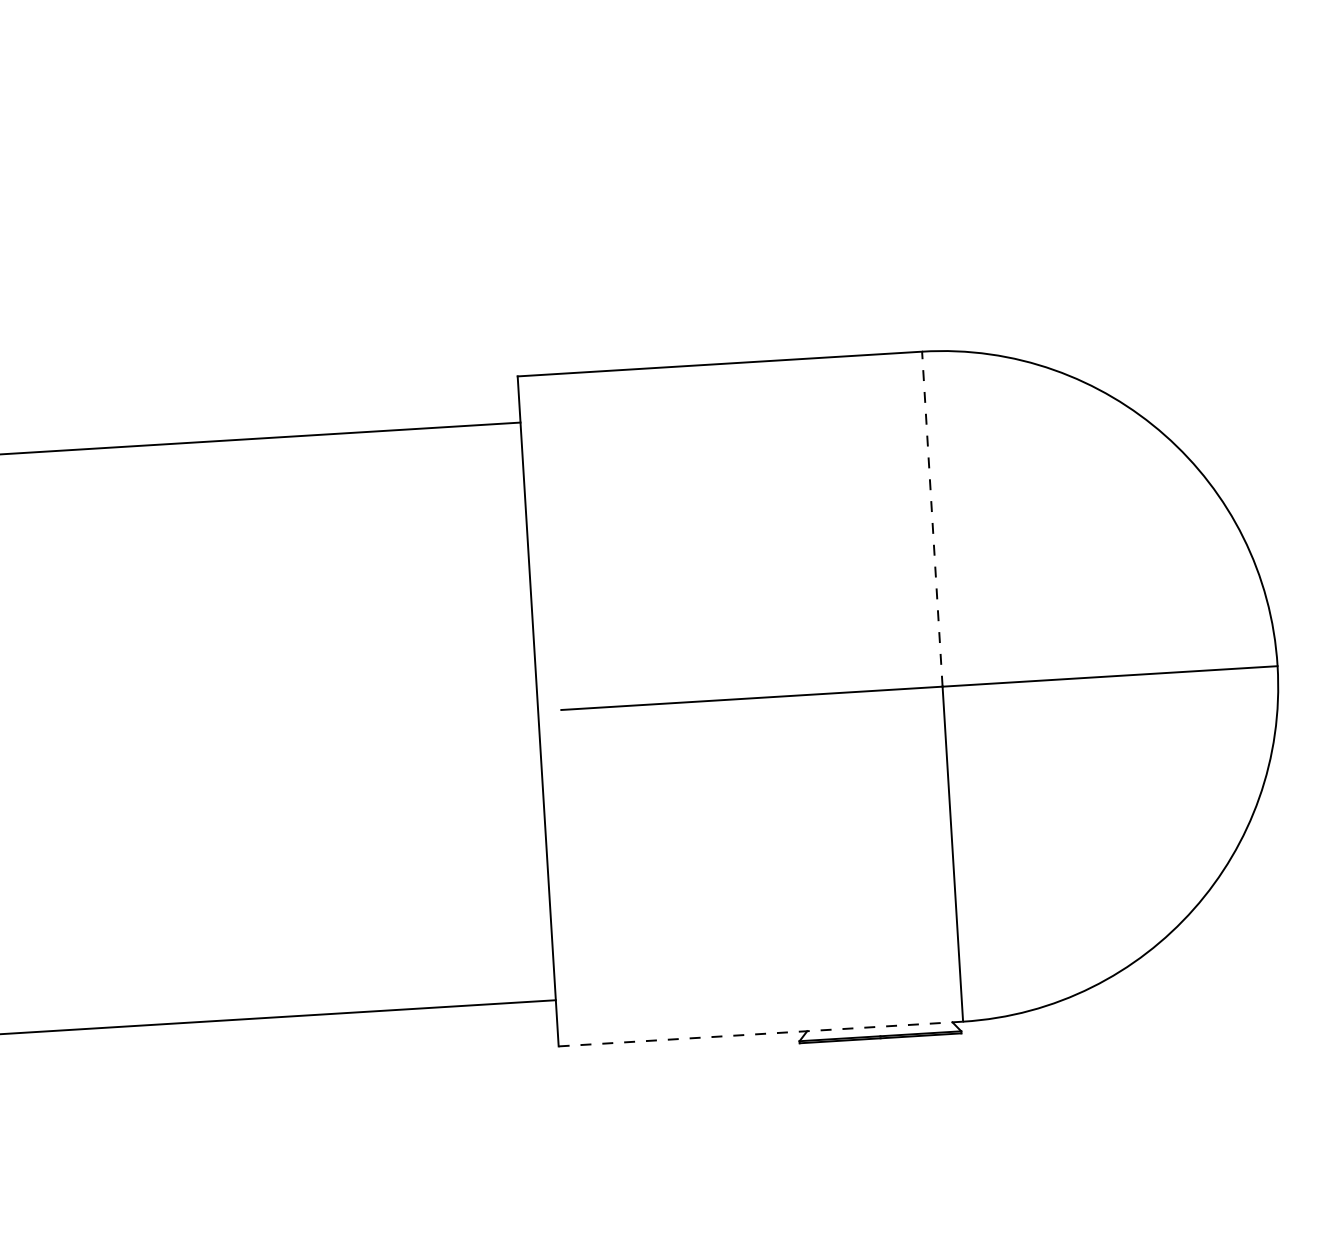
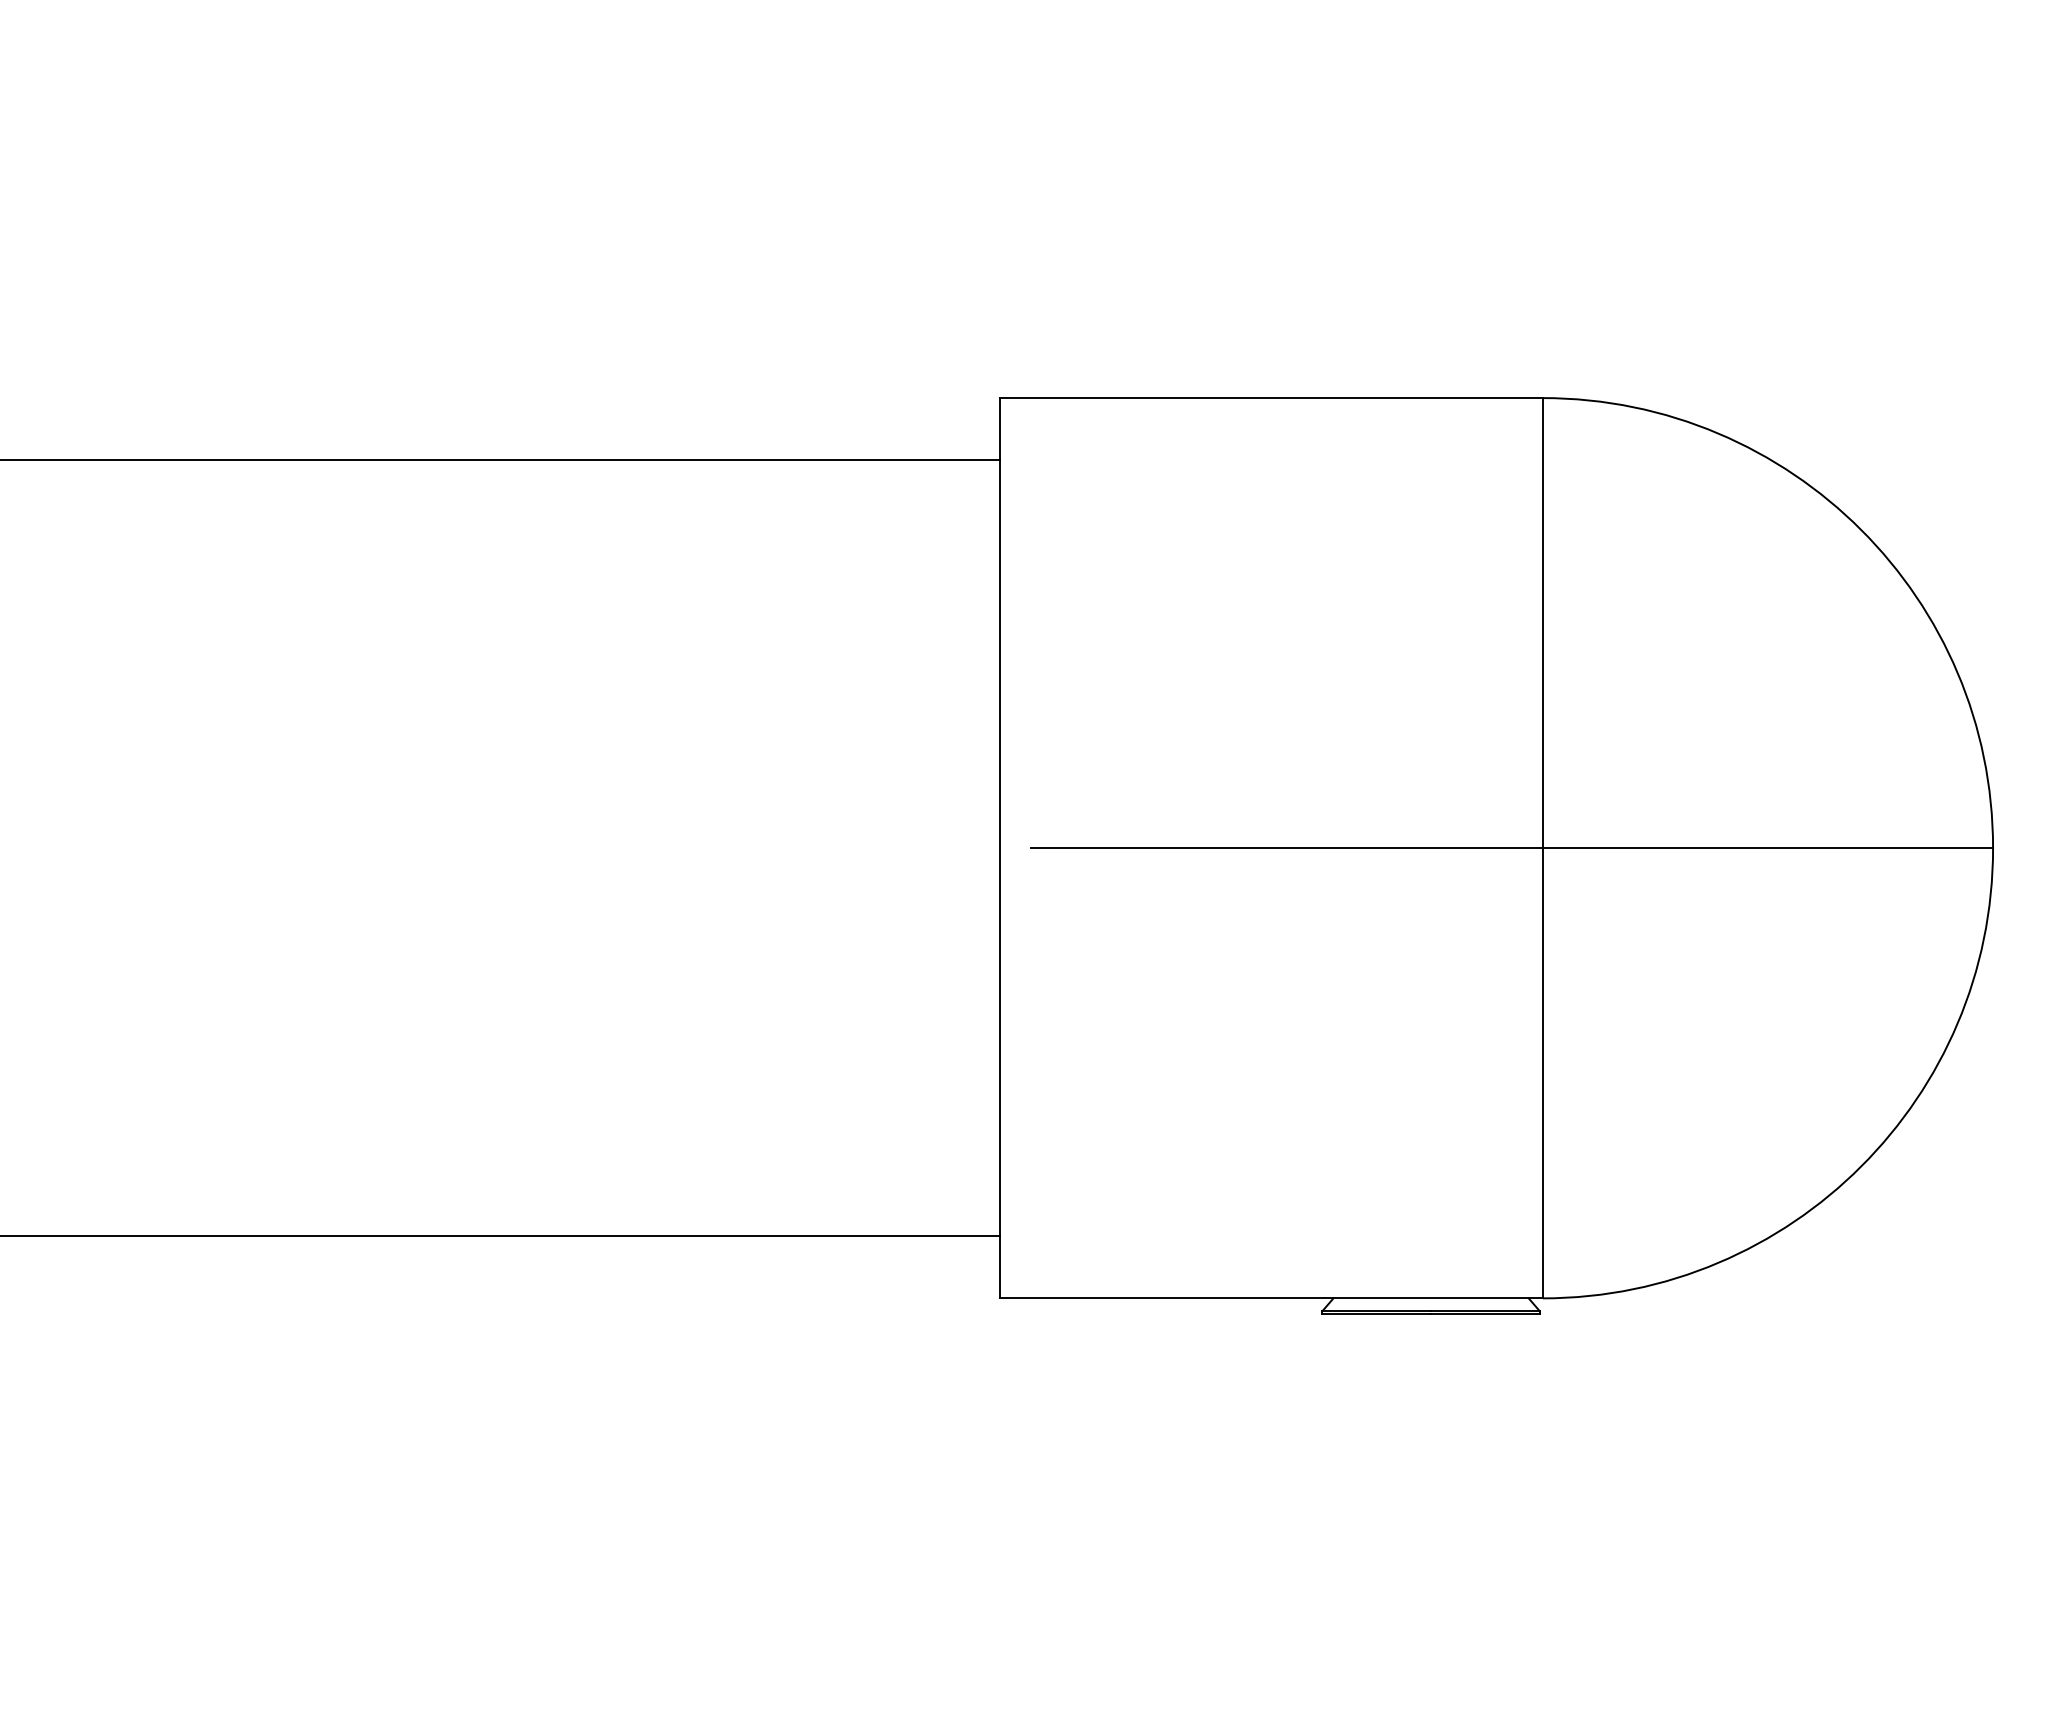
line: (932, 518) -> (1542, 622), dashed -> solid
line: (761, 1034) -> (1271, 1298), dashed -> solid

